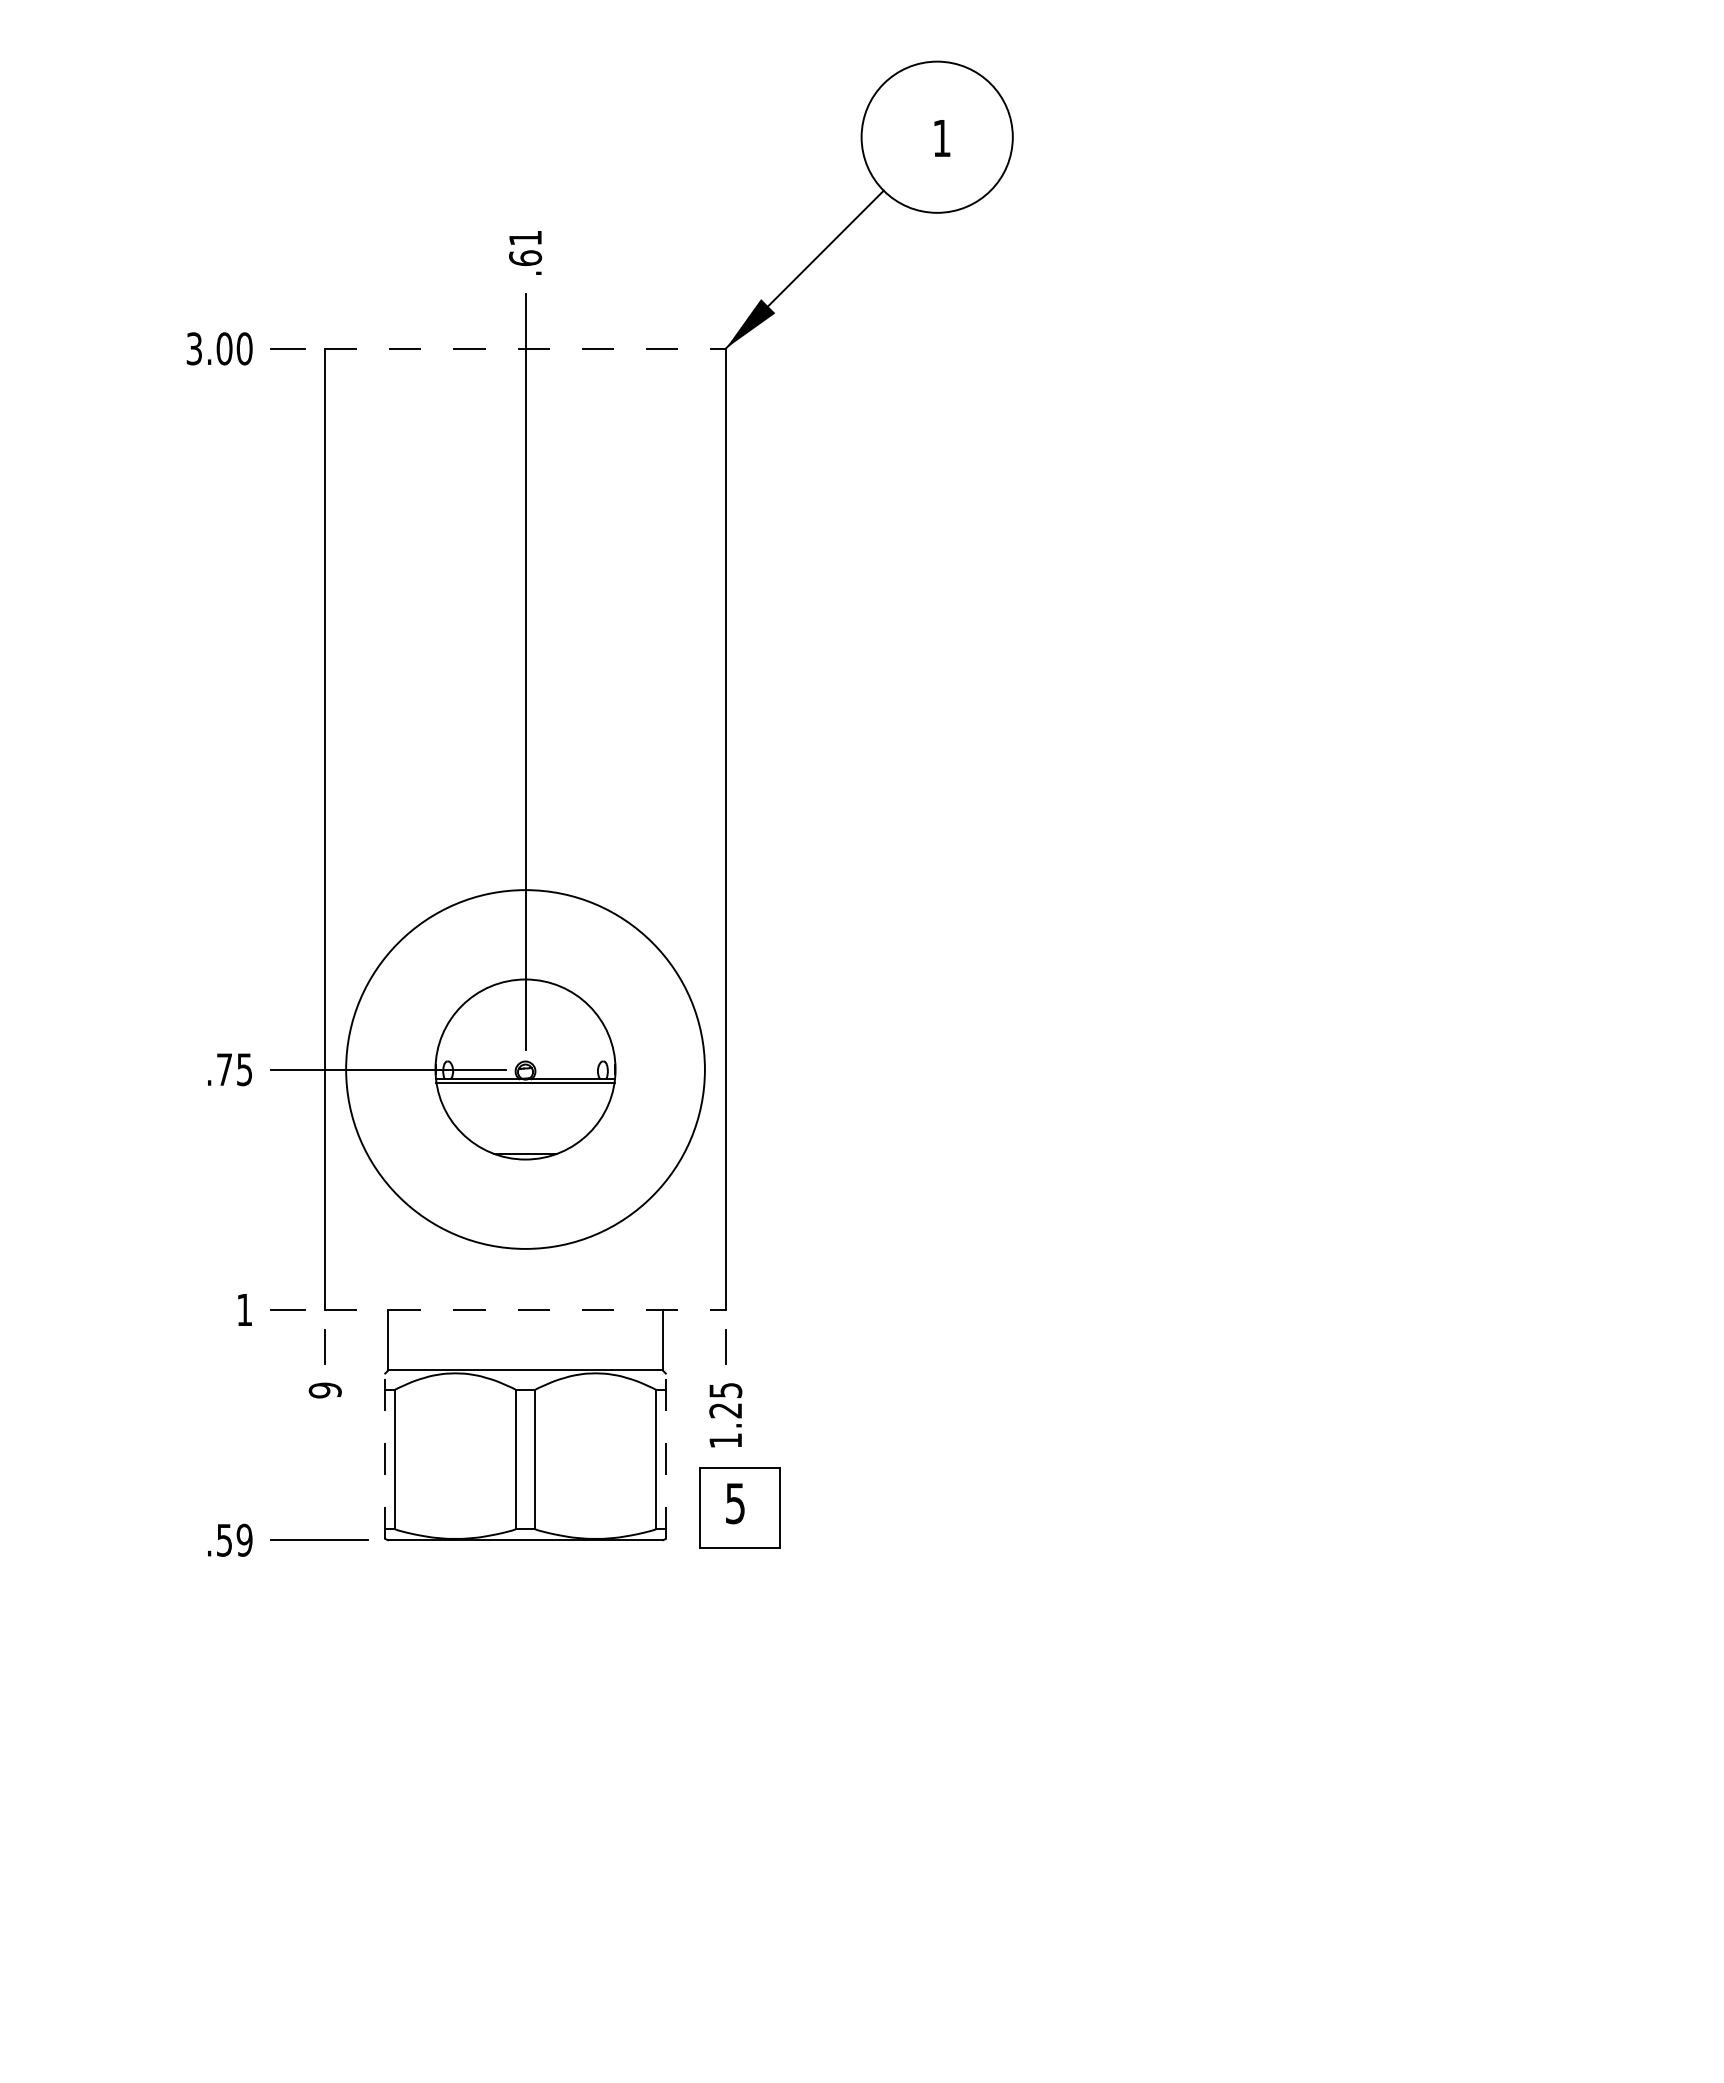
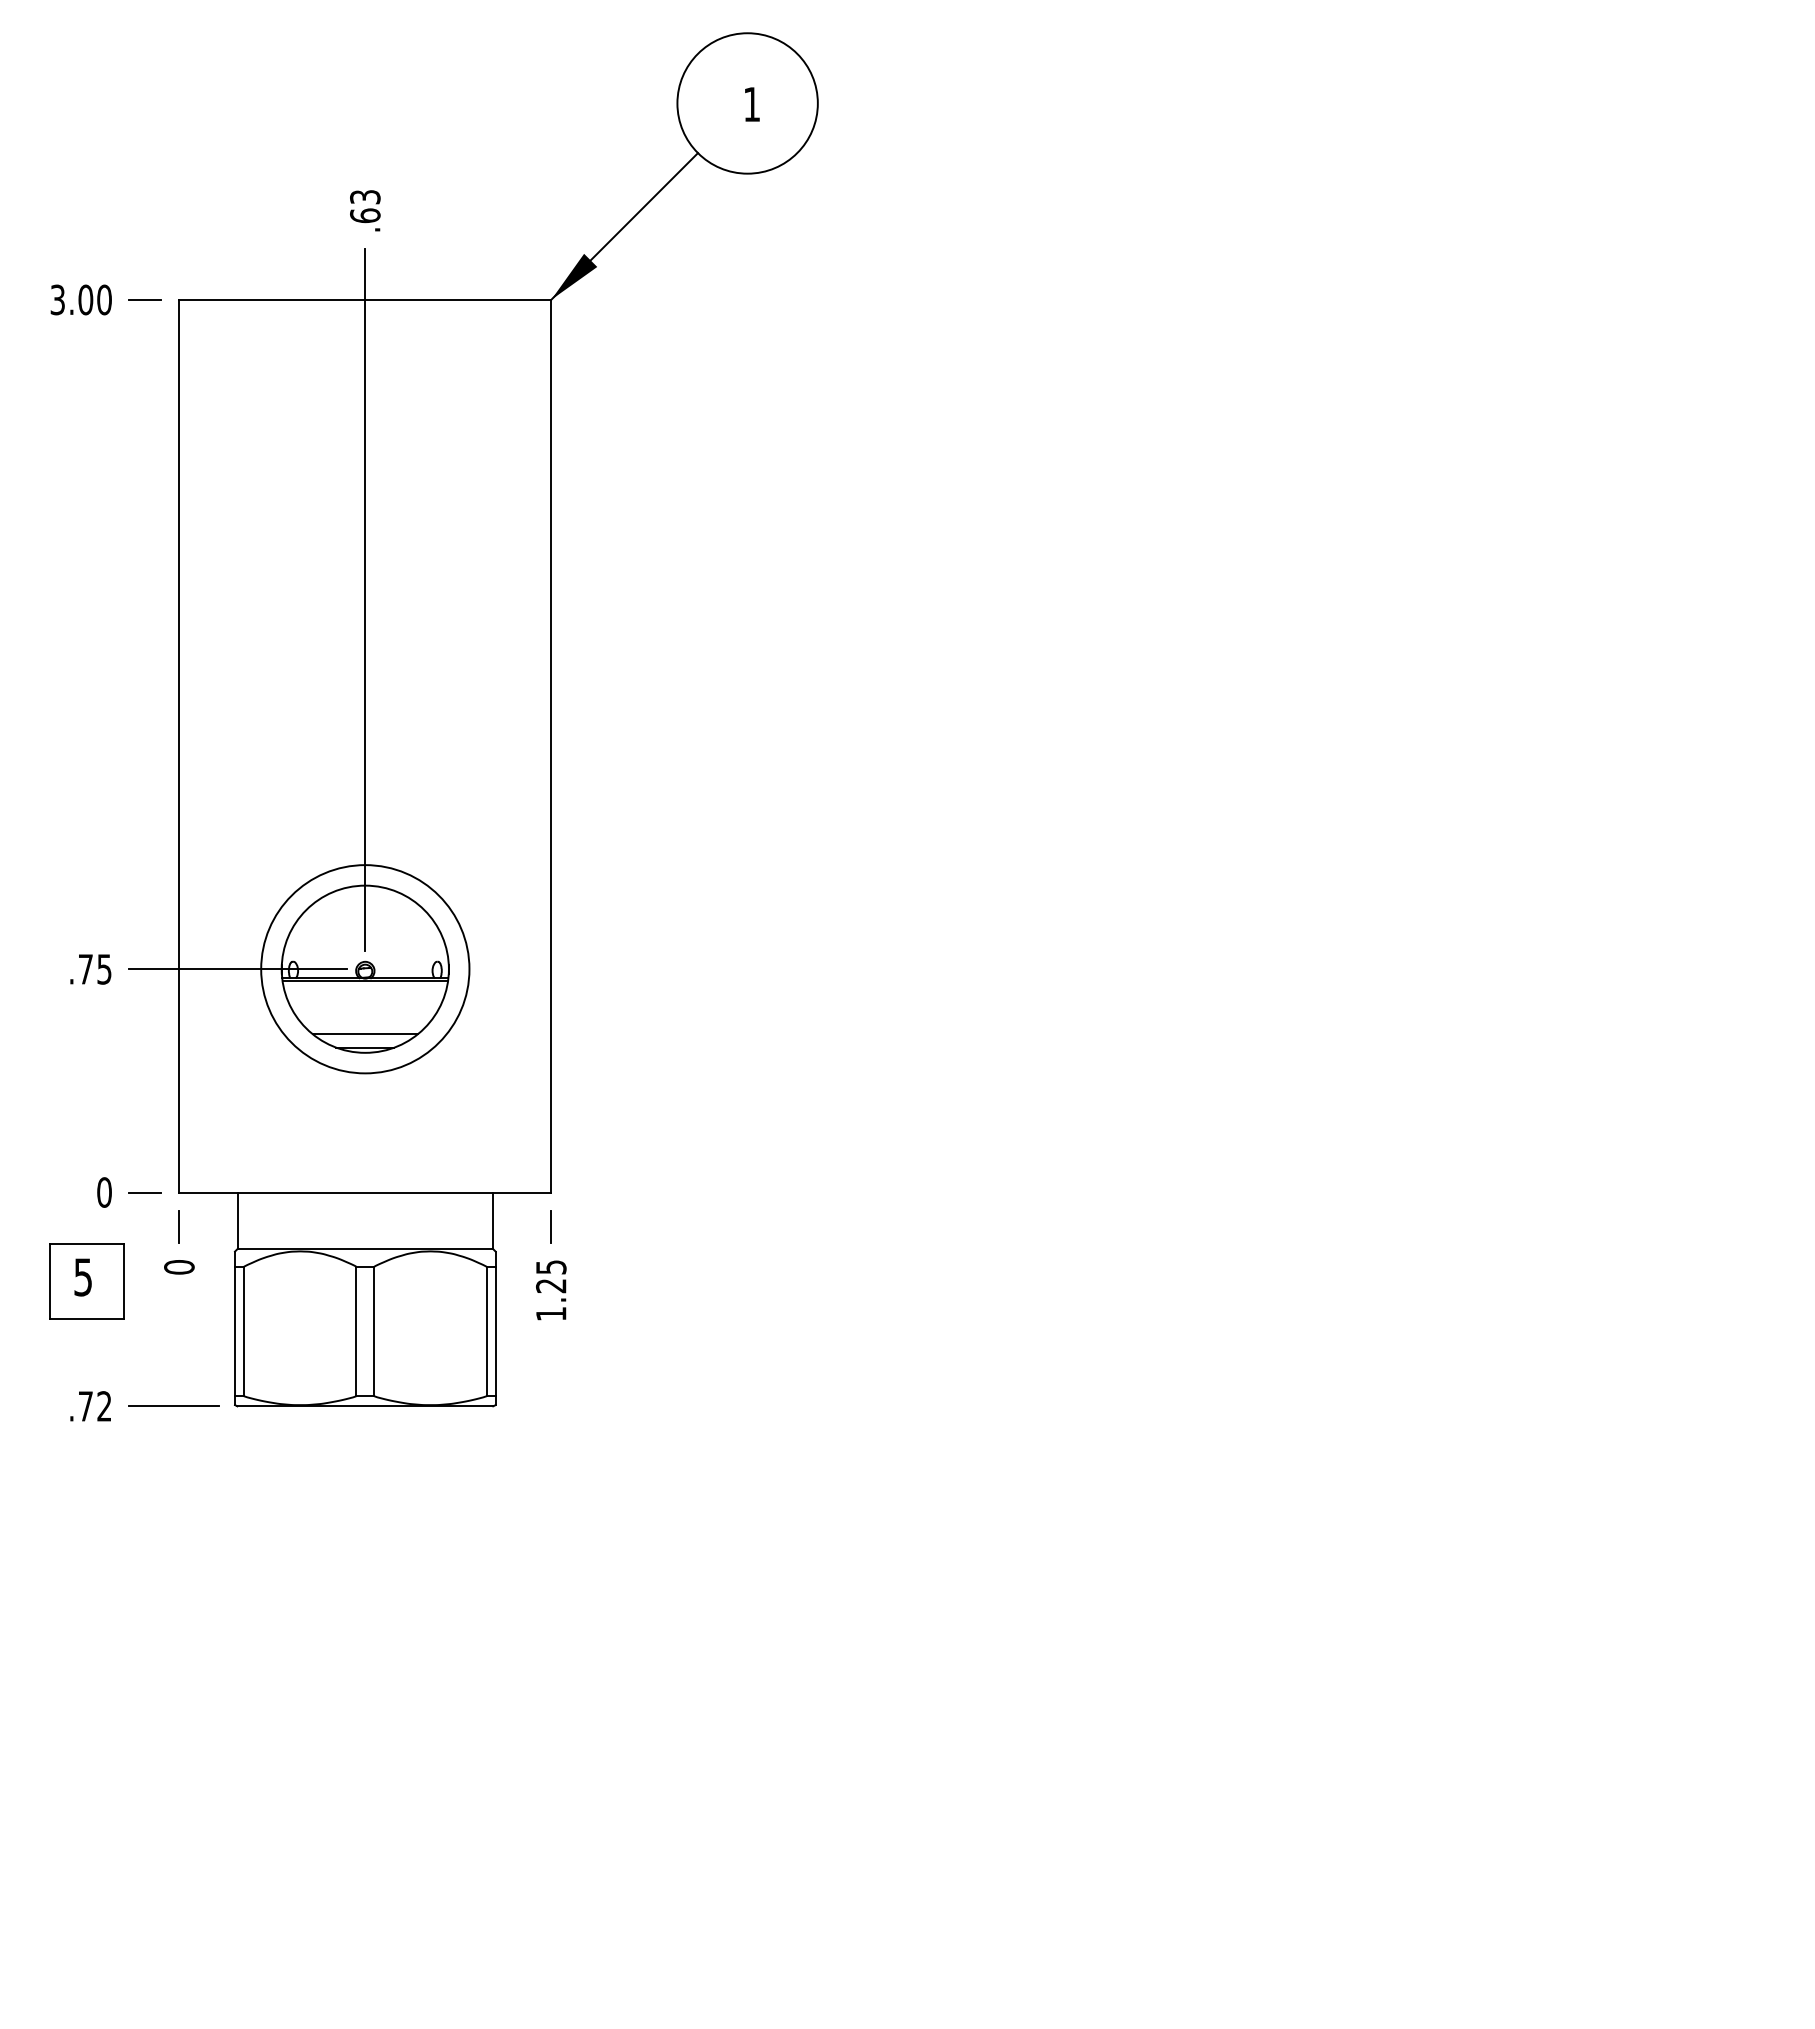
text: (525, 238) -> (365, 197), .61 -> .63
line: (525, 348) -> (365, 299), dashed -> solid
circle: (525, 1069) -> (365, 969), size x0.62
line: (524, 1139) -> (364, 1034), added
text: (244, 1309) -> (104, 1192), 1 -> 0
line: (525, 1309) -> (365, 1192), dashed -> solid
text: (325, 1390) -> (179, 1267), 9 -> 0
line: (385, 1456) -> (235, 1328), dashed -> solid
line: (665, 1456) -> (495, 1328), dashed -> solid
part: (738, 1508) -> (86, 1281), moved
text: (233, 1540) -> (94, 1406), .59 -> .72

